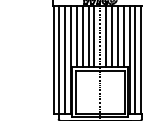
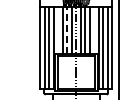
line: (88, 35) -> (67, 29), solid -> dashed
line: (77, 36) -> (58, 30), removed
line: (124, 36) -> (94, 30), removed

